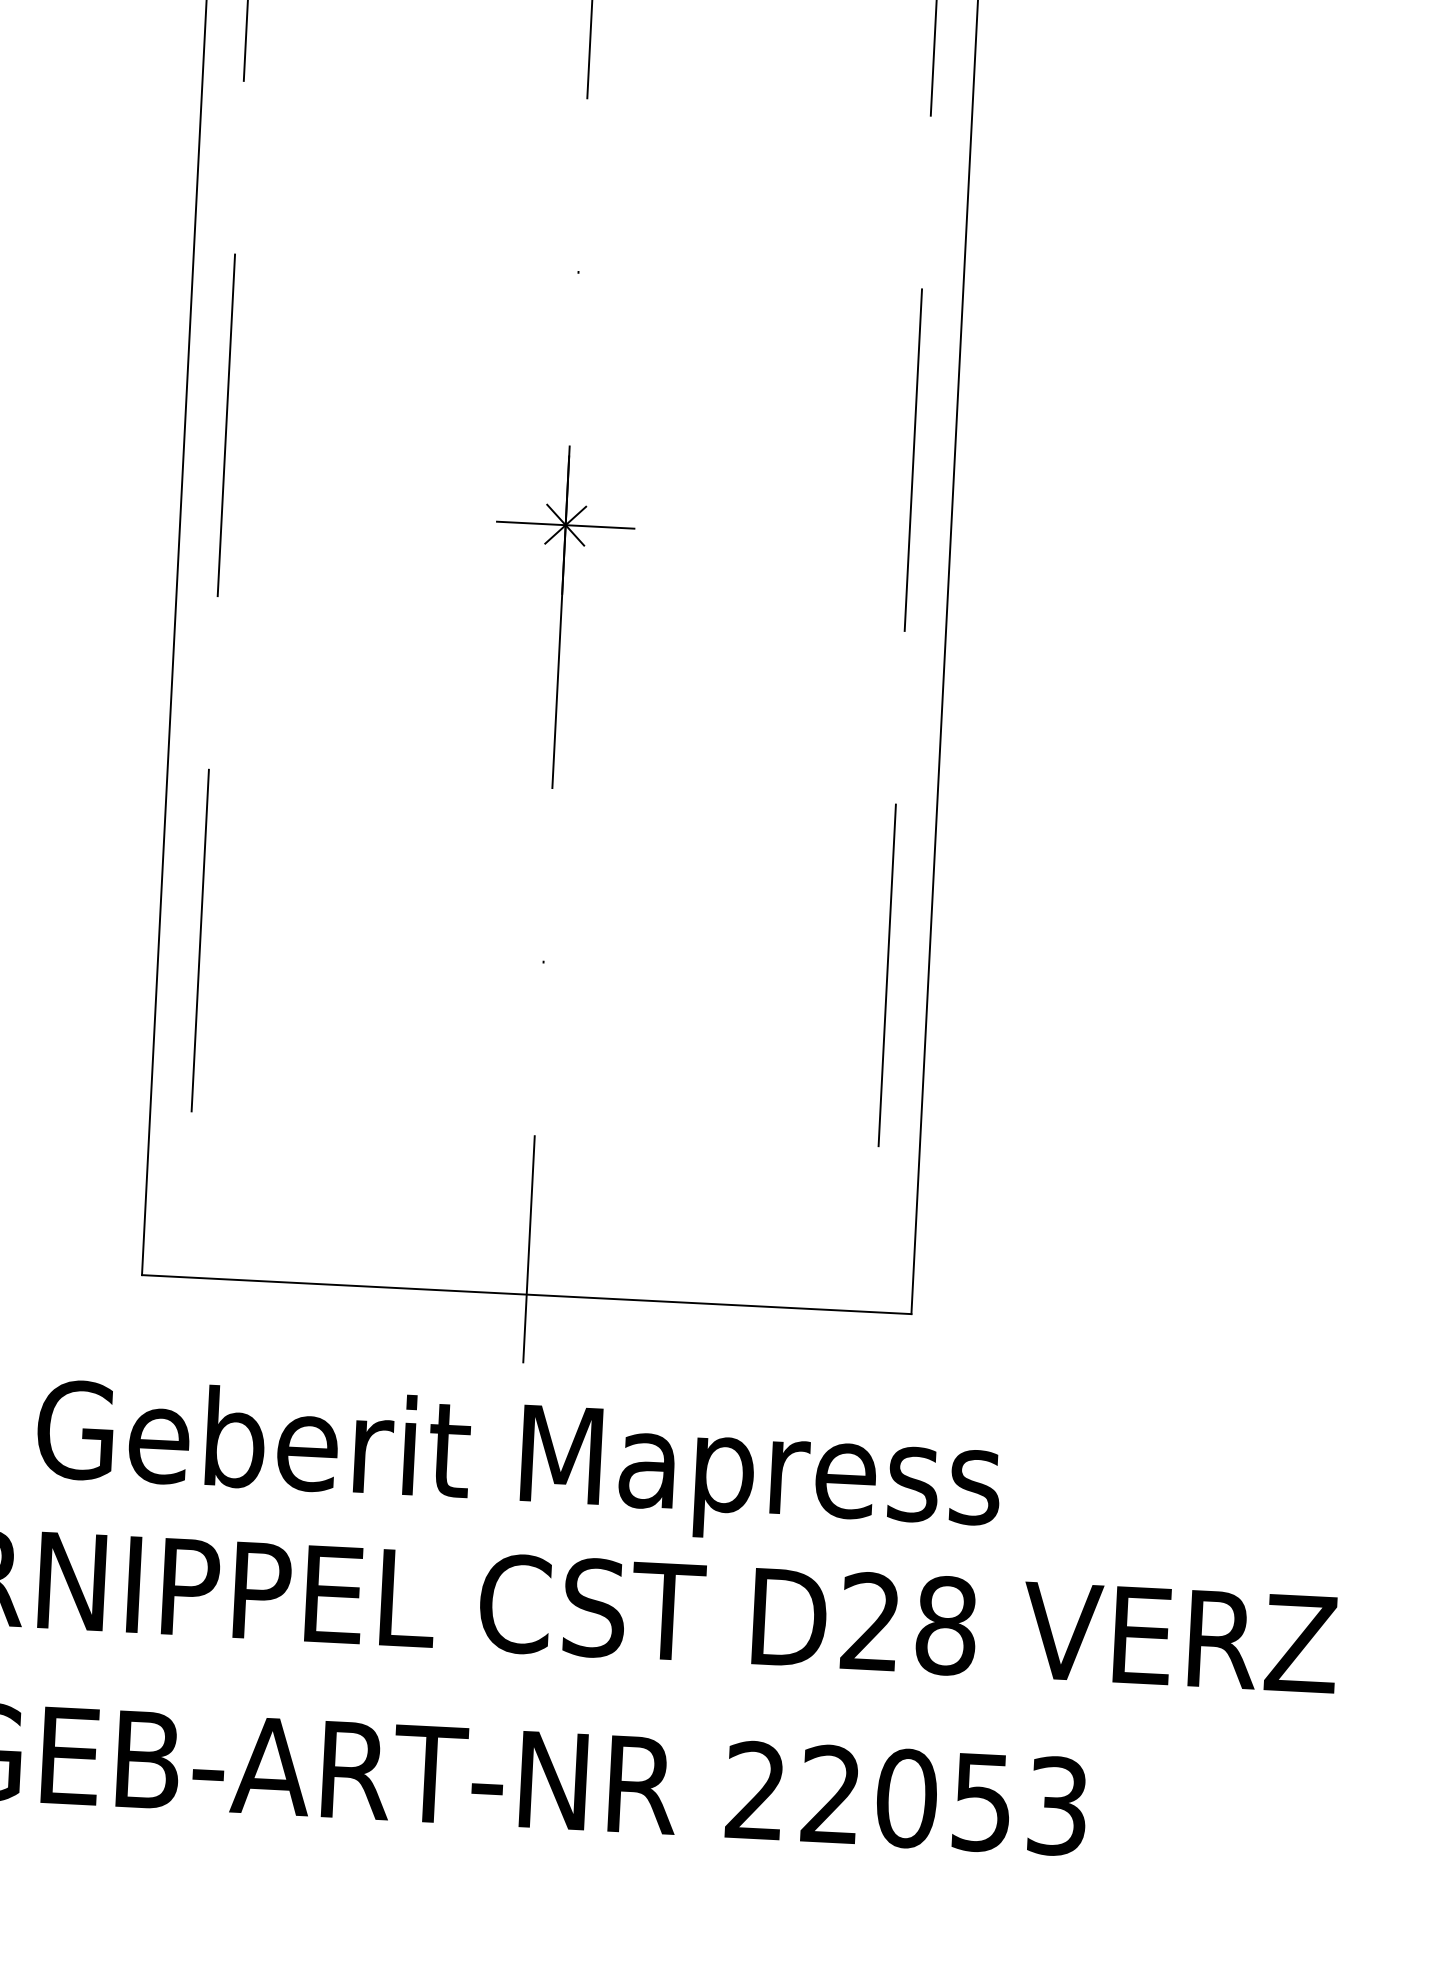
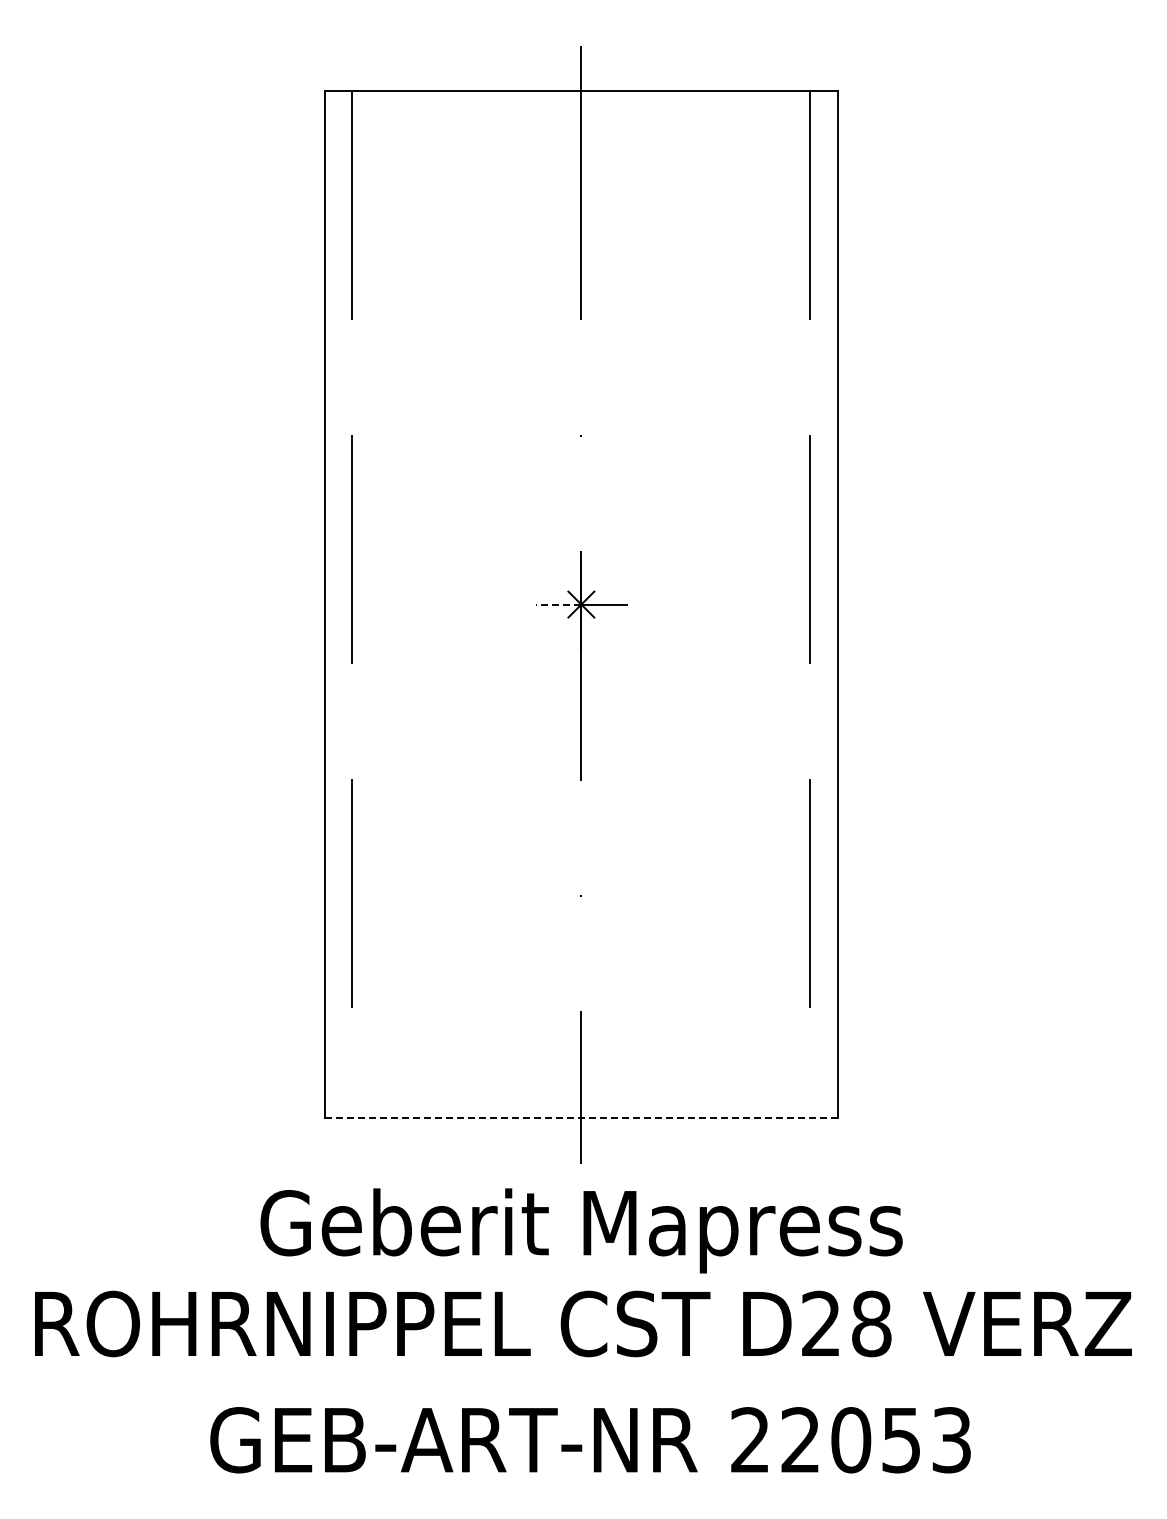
line: (531, 523) -> (558, 604), solid -> dashed
line: (526, 1294) -> (581, 1117), solid -> dashed

